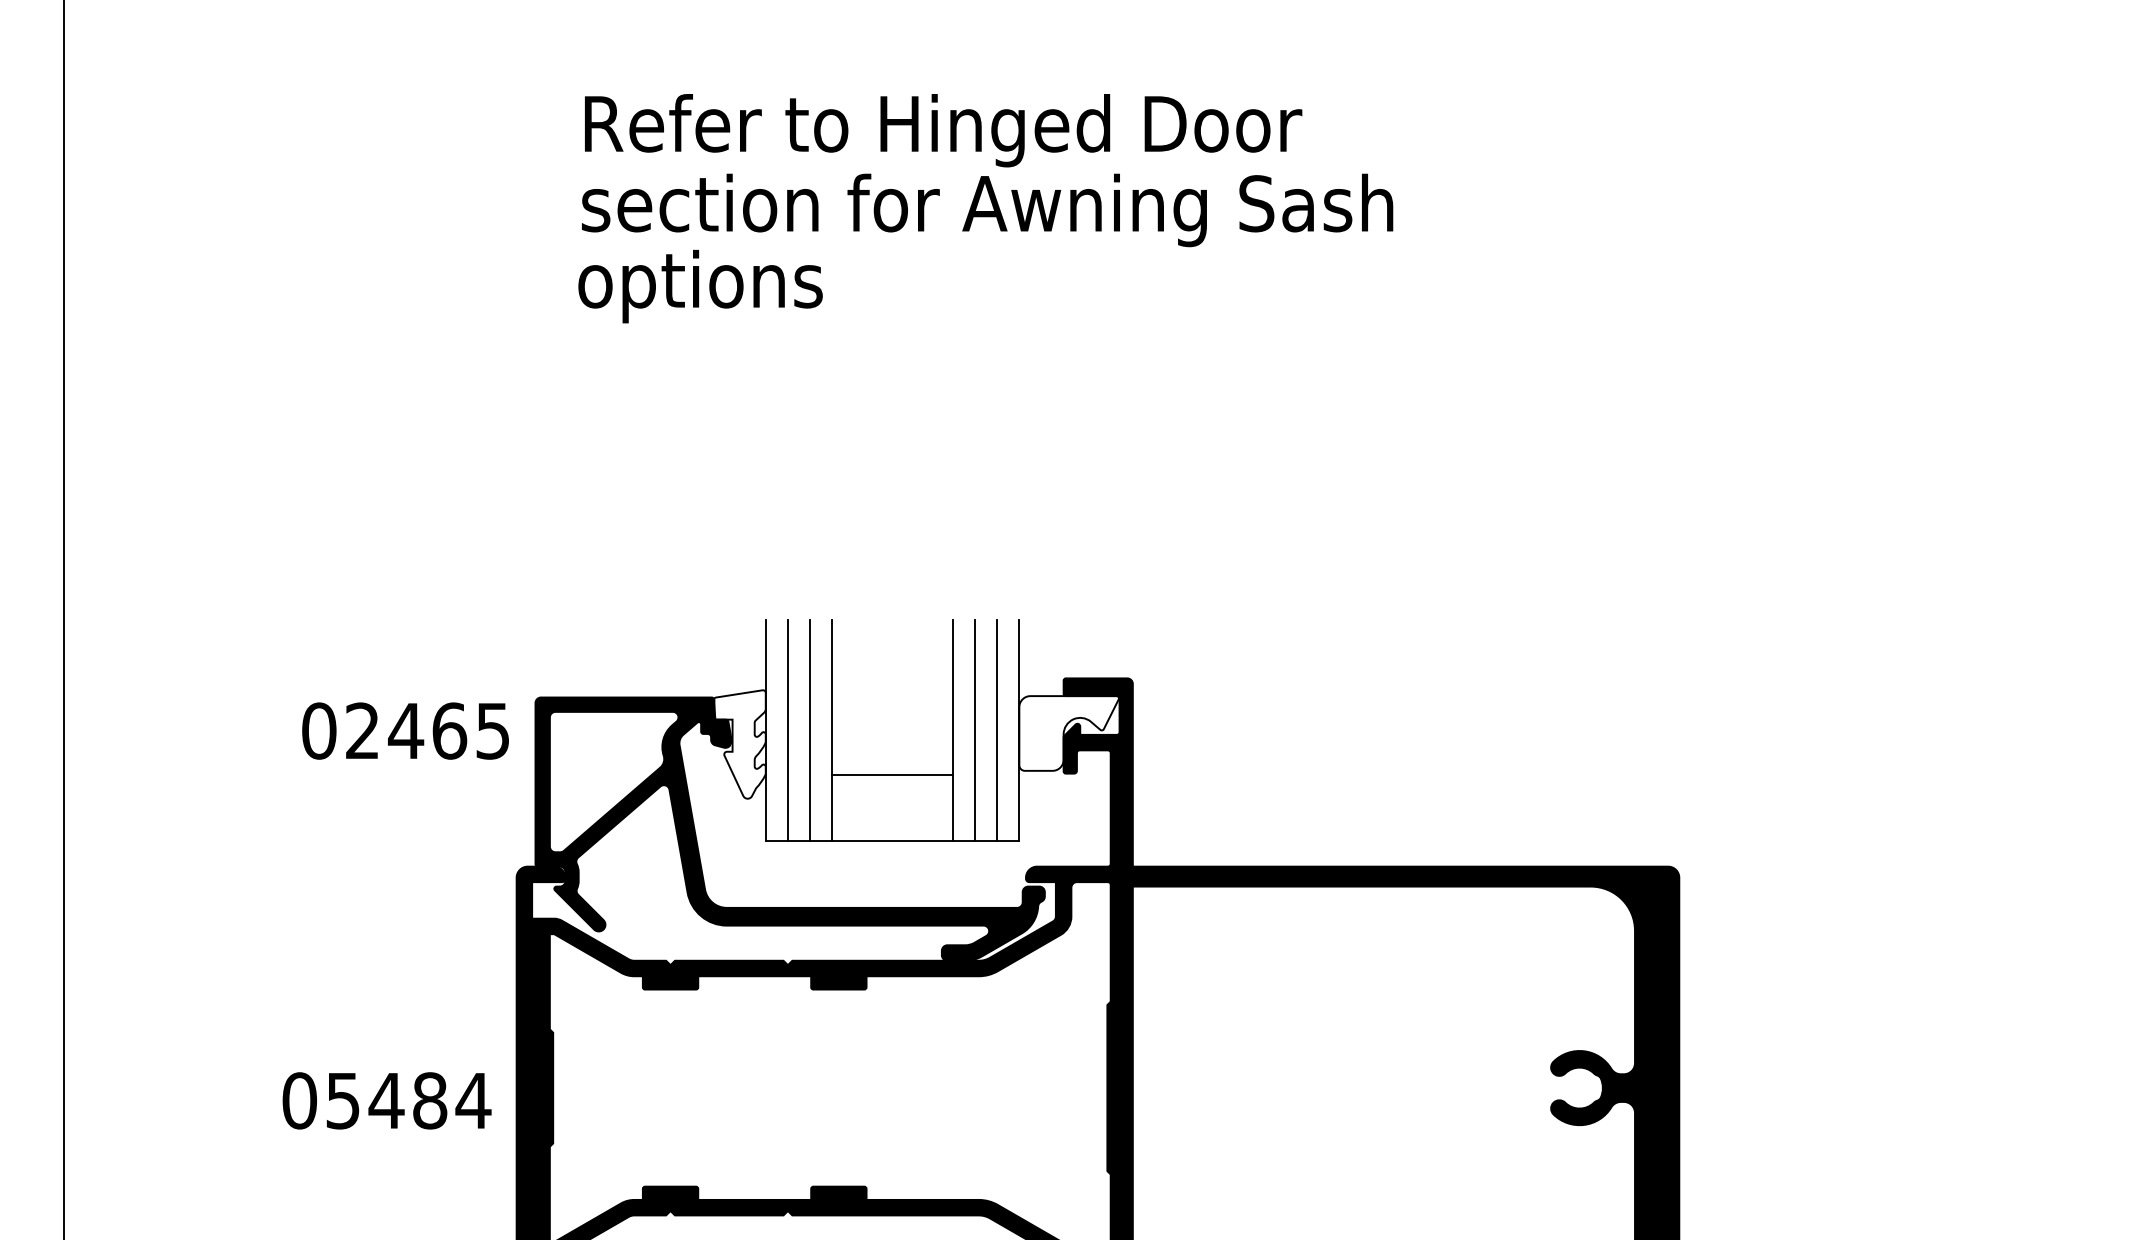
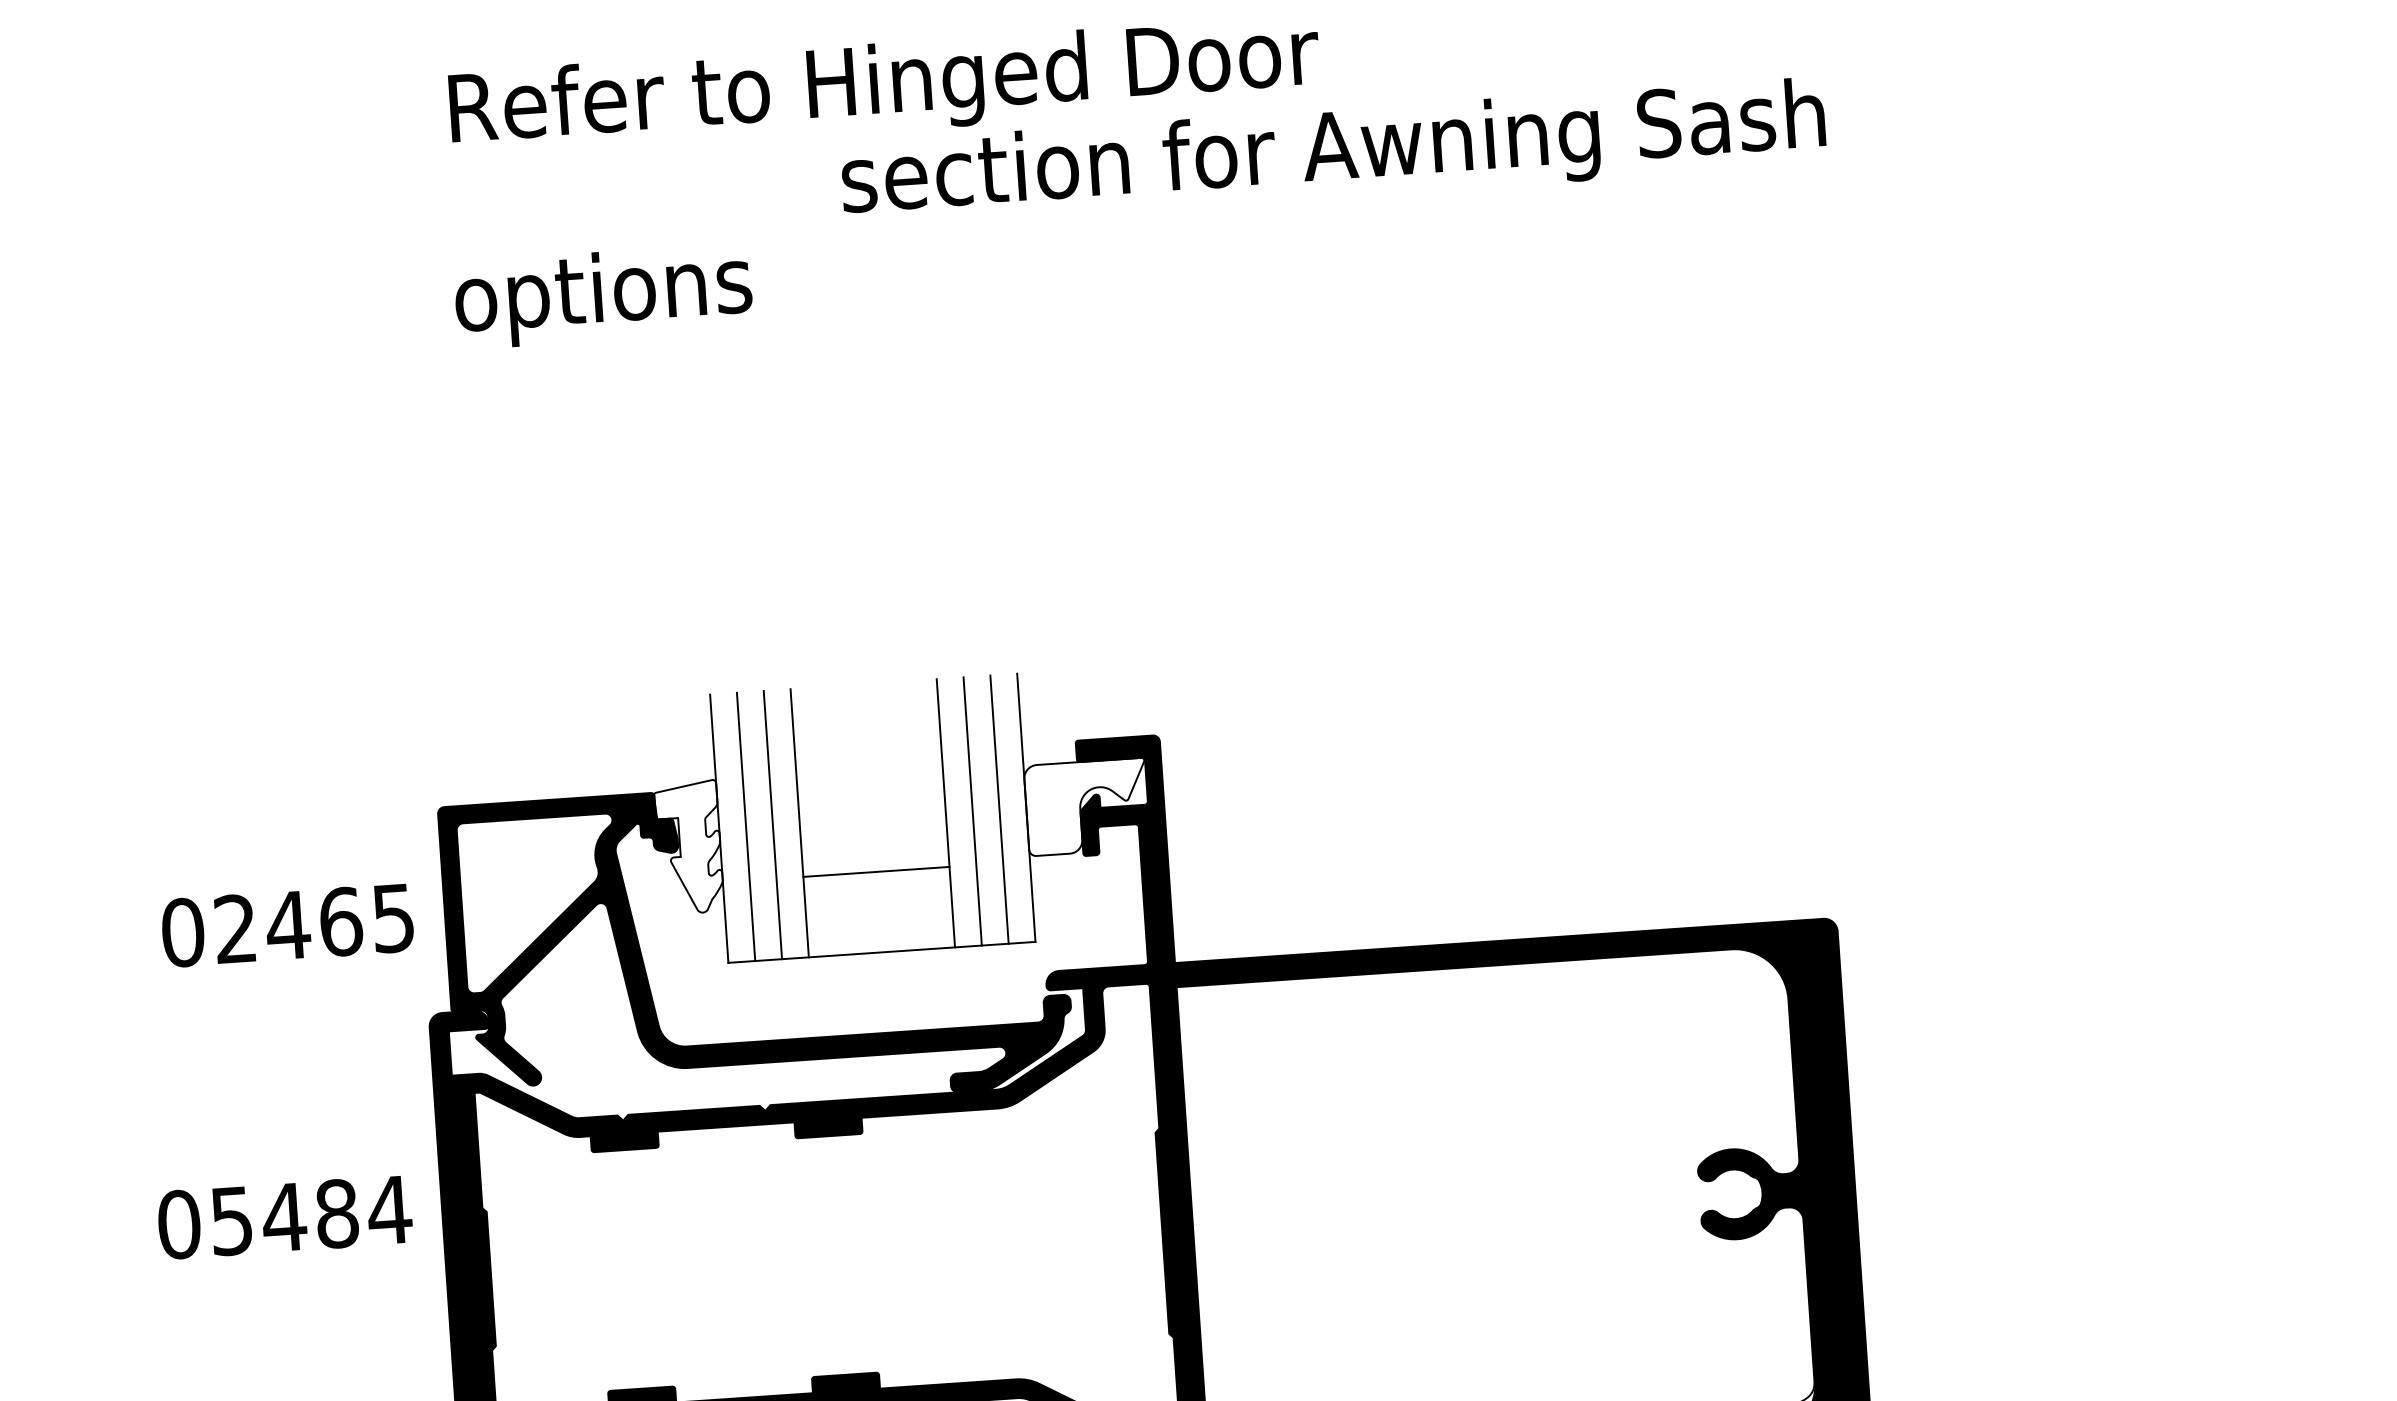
text: (987, 210) -> (1333, 153), moved
text: (405, 730) -> (287, 924), moved
text: (386, 1100) -> (284, 1217), moved

